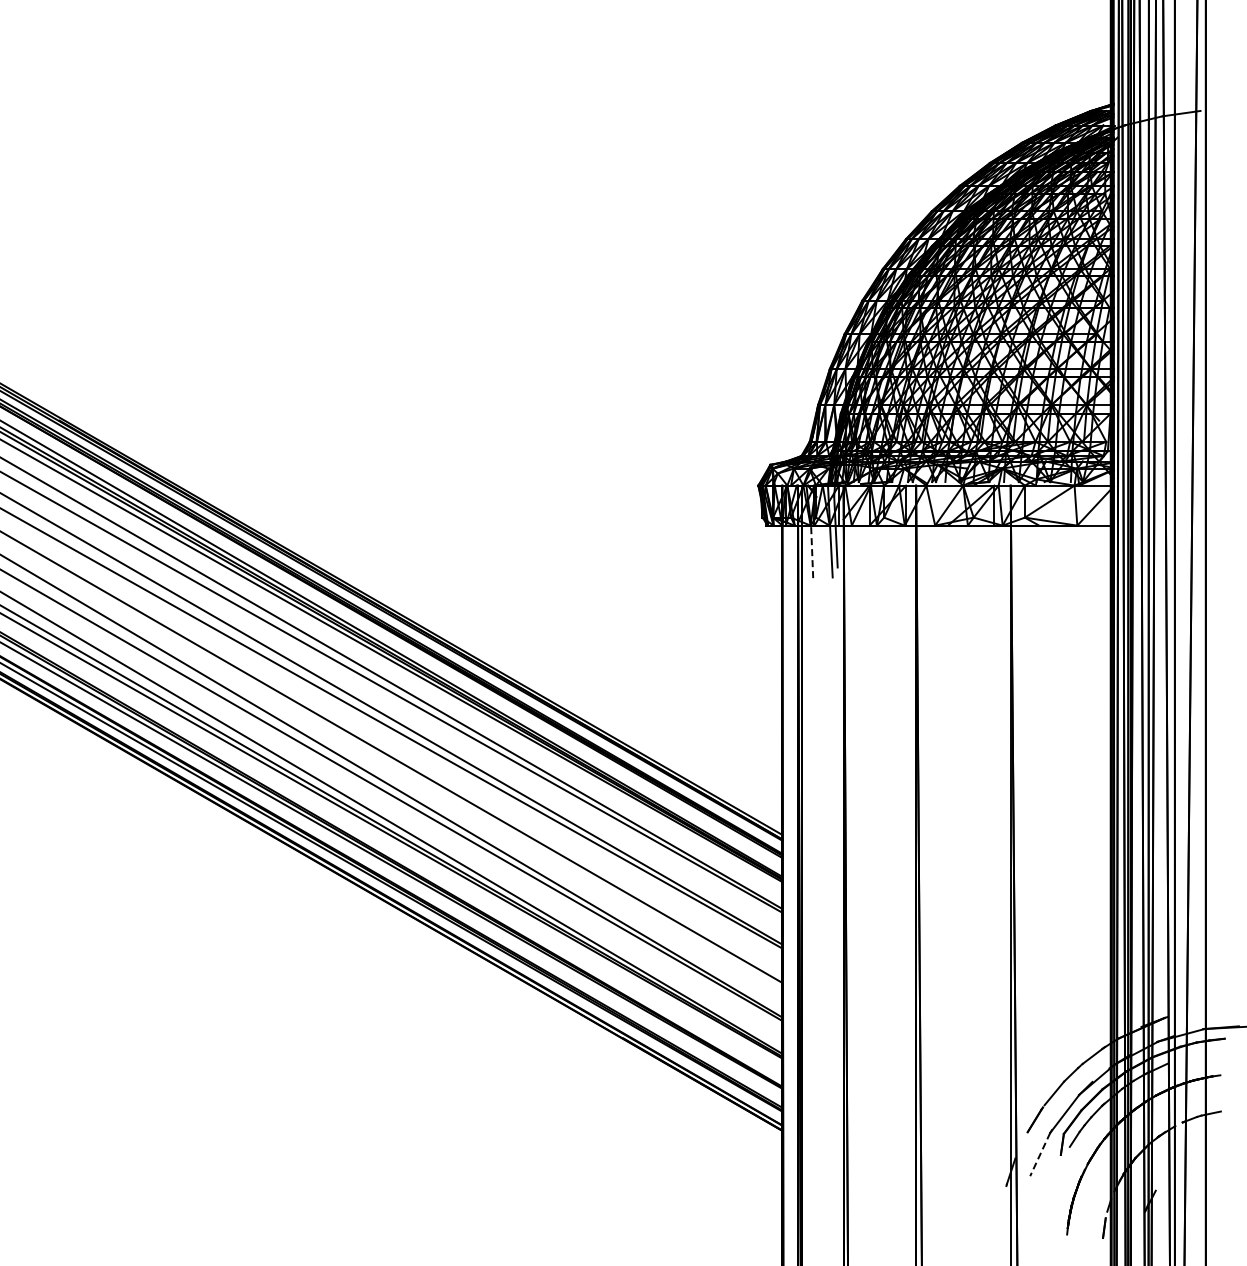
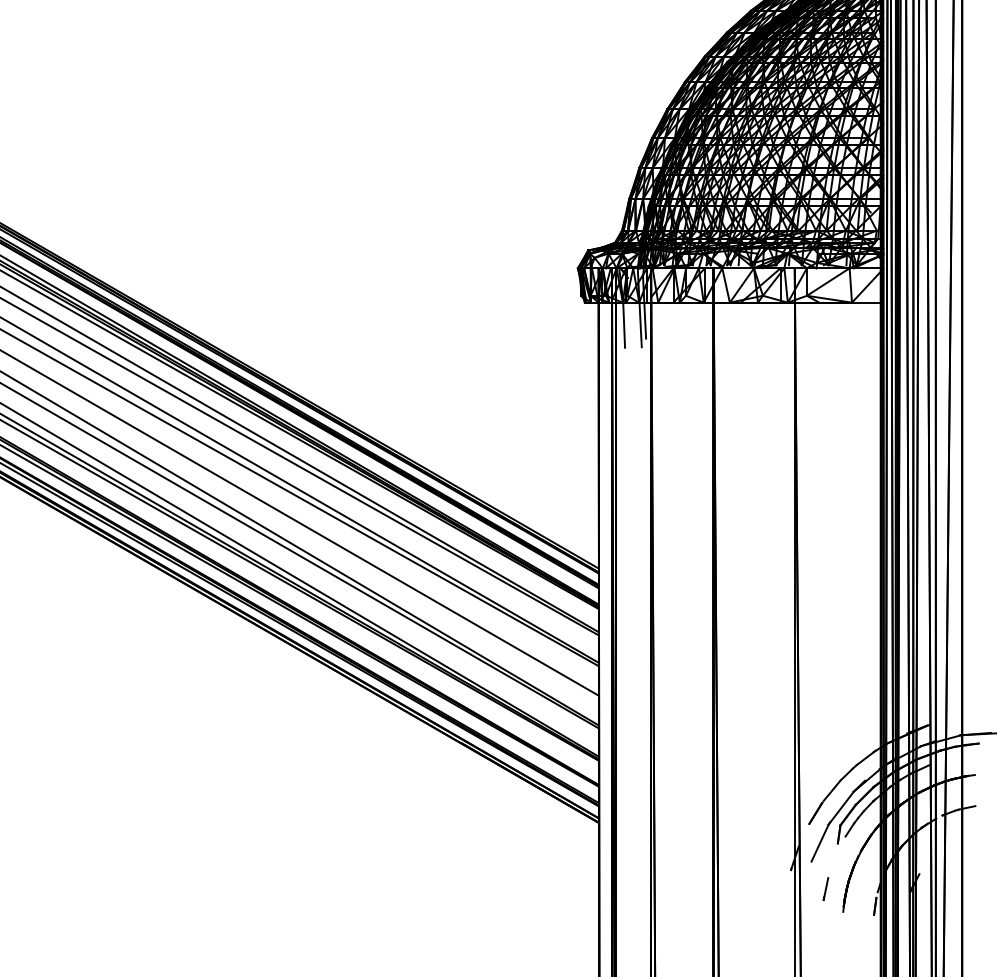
line: (812, 551) -> (624, 324), dashed -> solid
line: (1040, 1154) -> (820, 843), dashed -> solid
line: (1046, 1207) -> (825, 888), added

